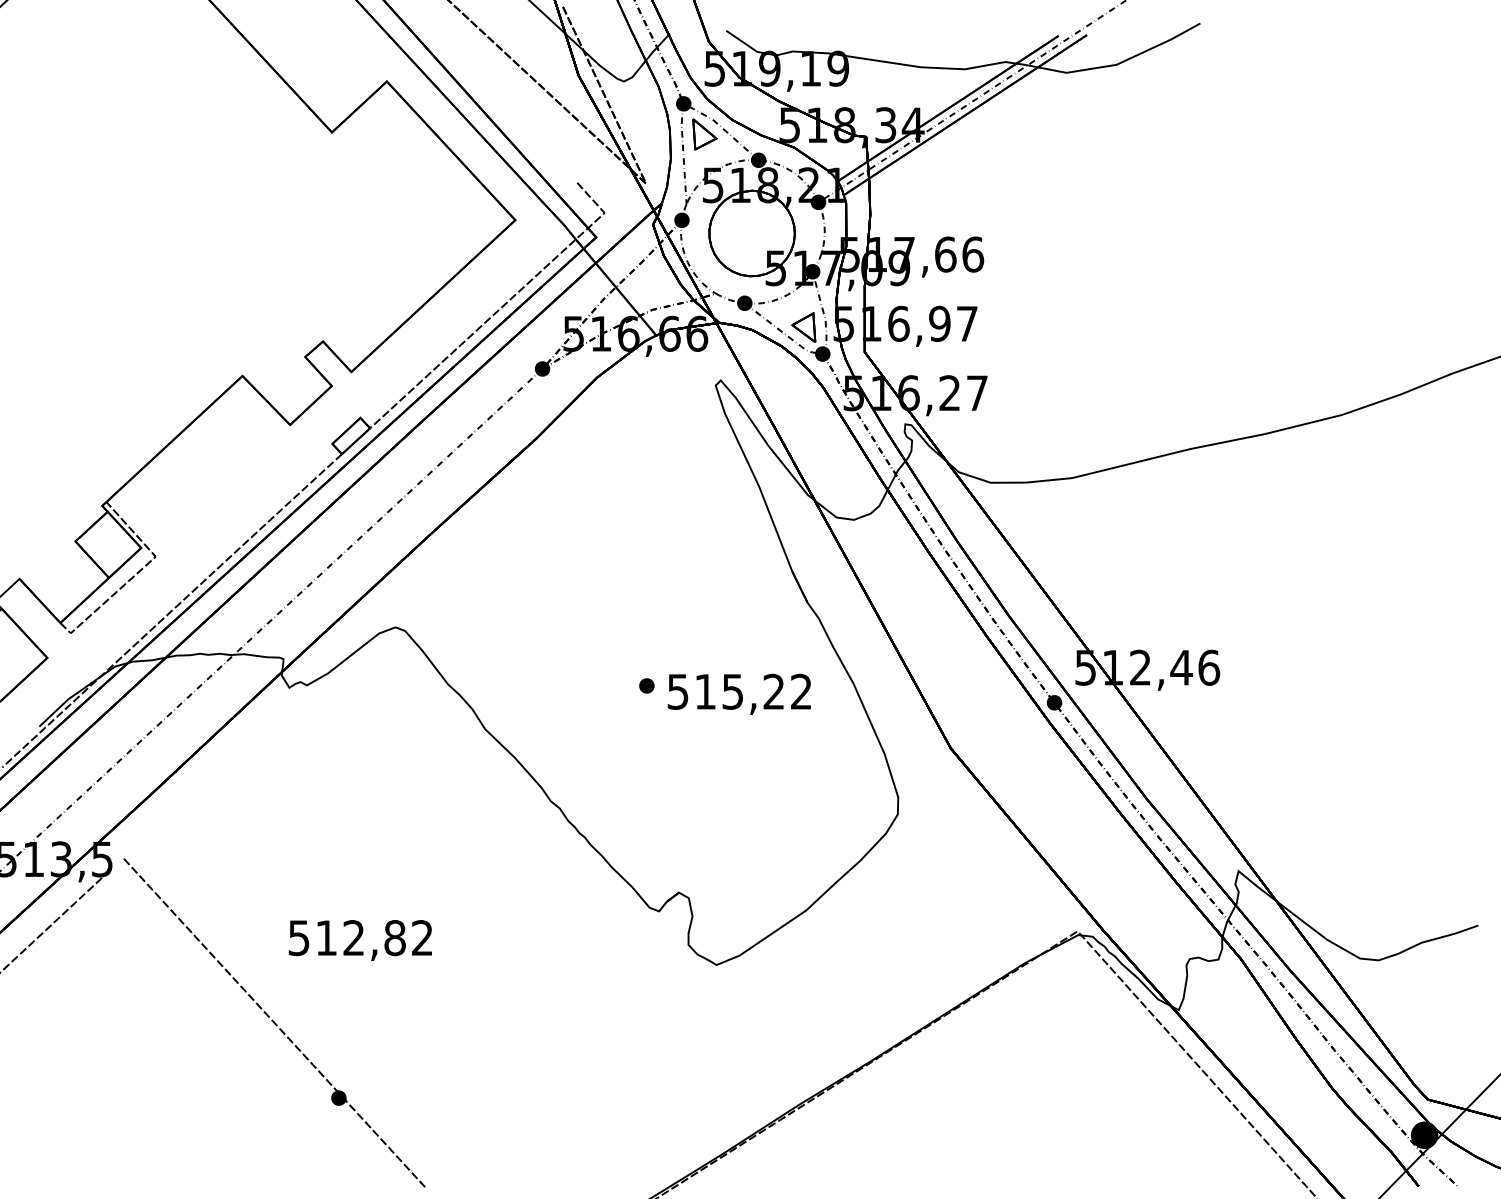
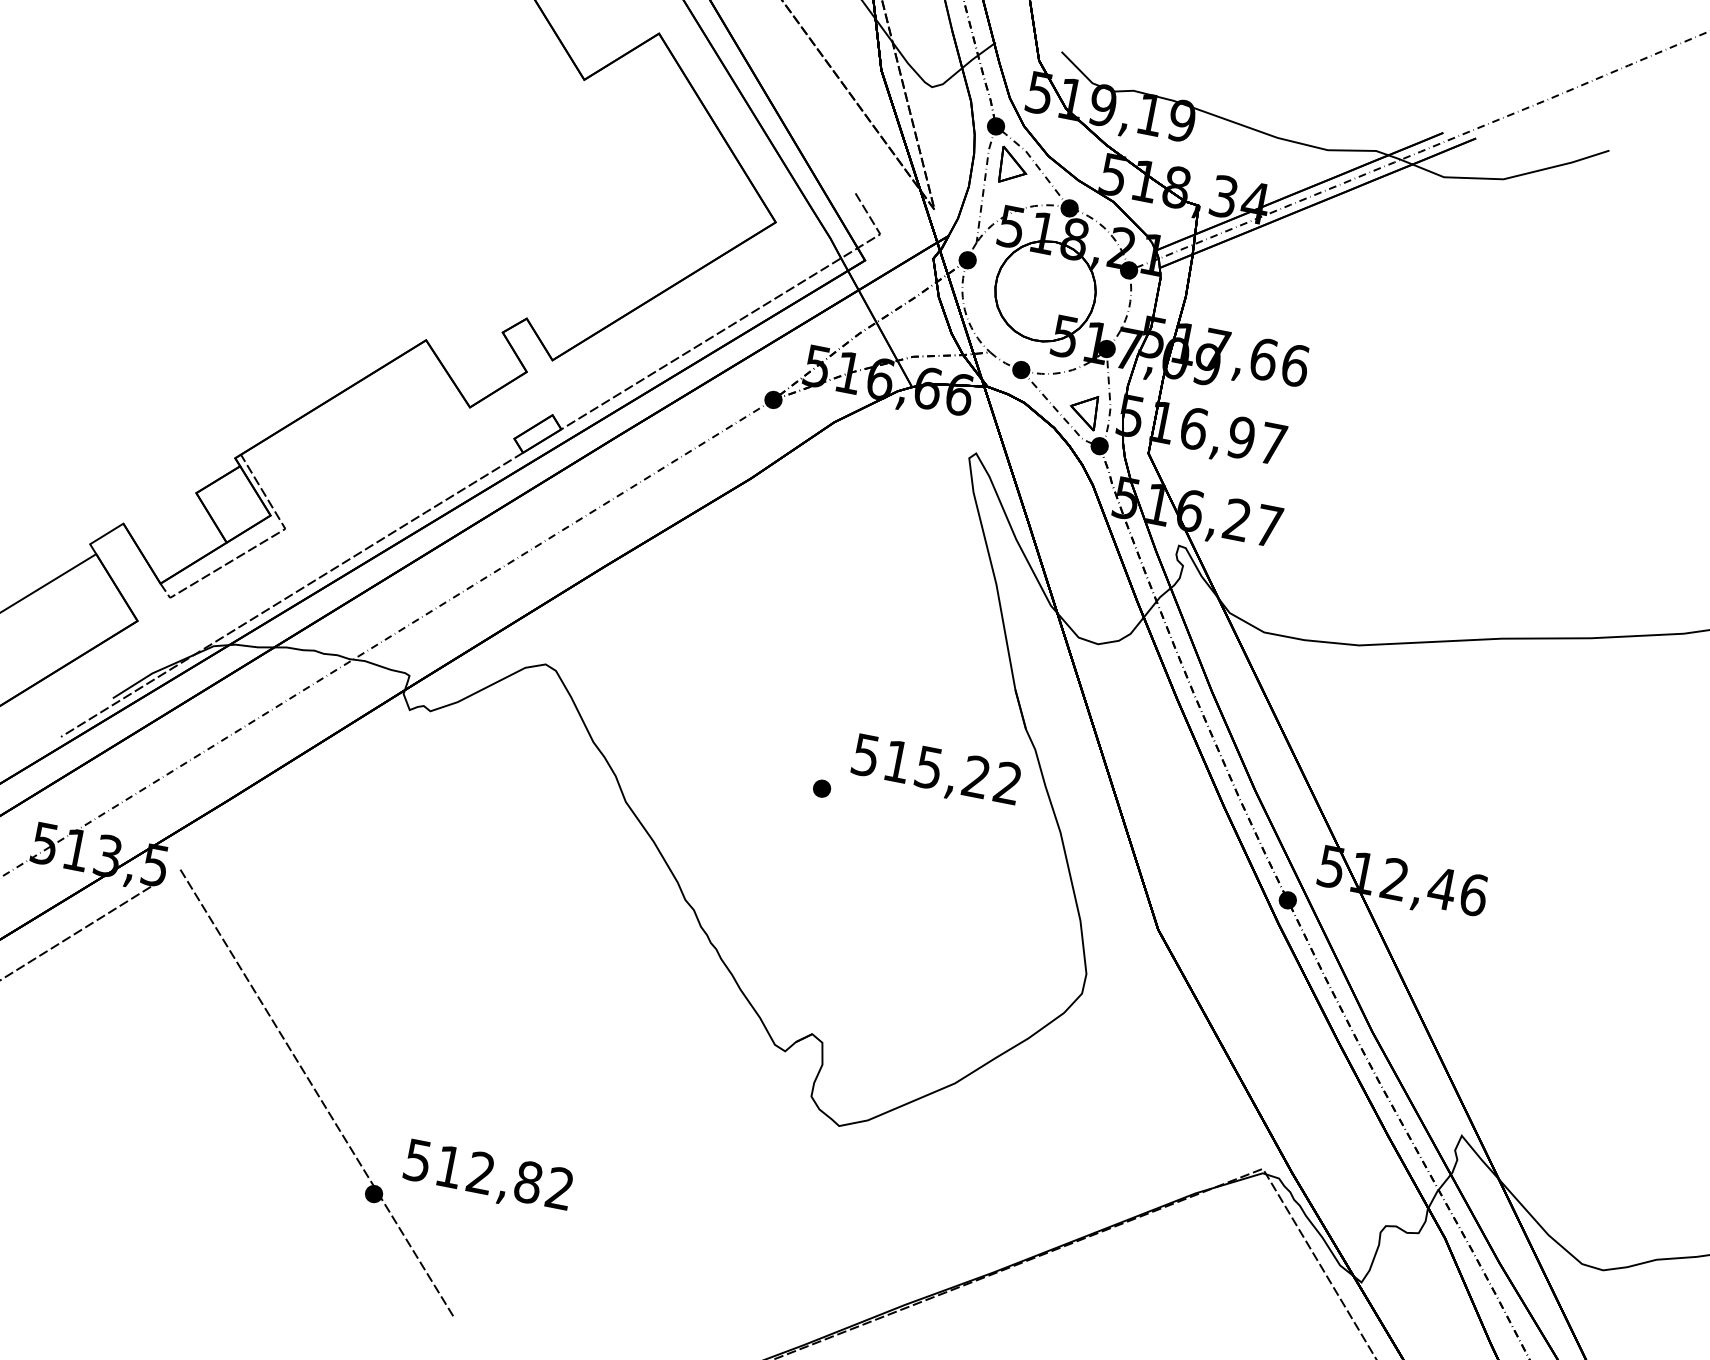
text: (738, 693) -> (935, 770), moved
text: (359, 940) -> (486, 1177), moved

